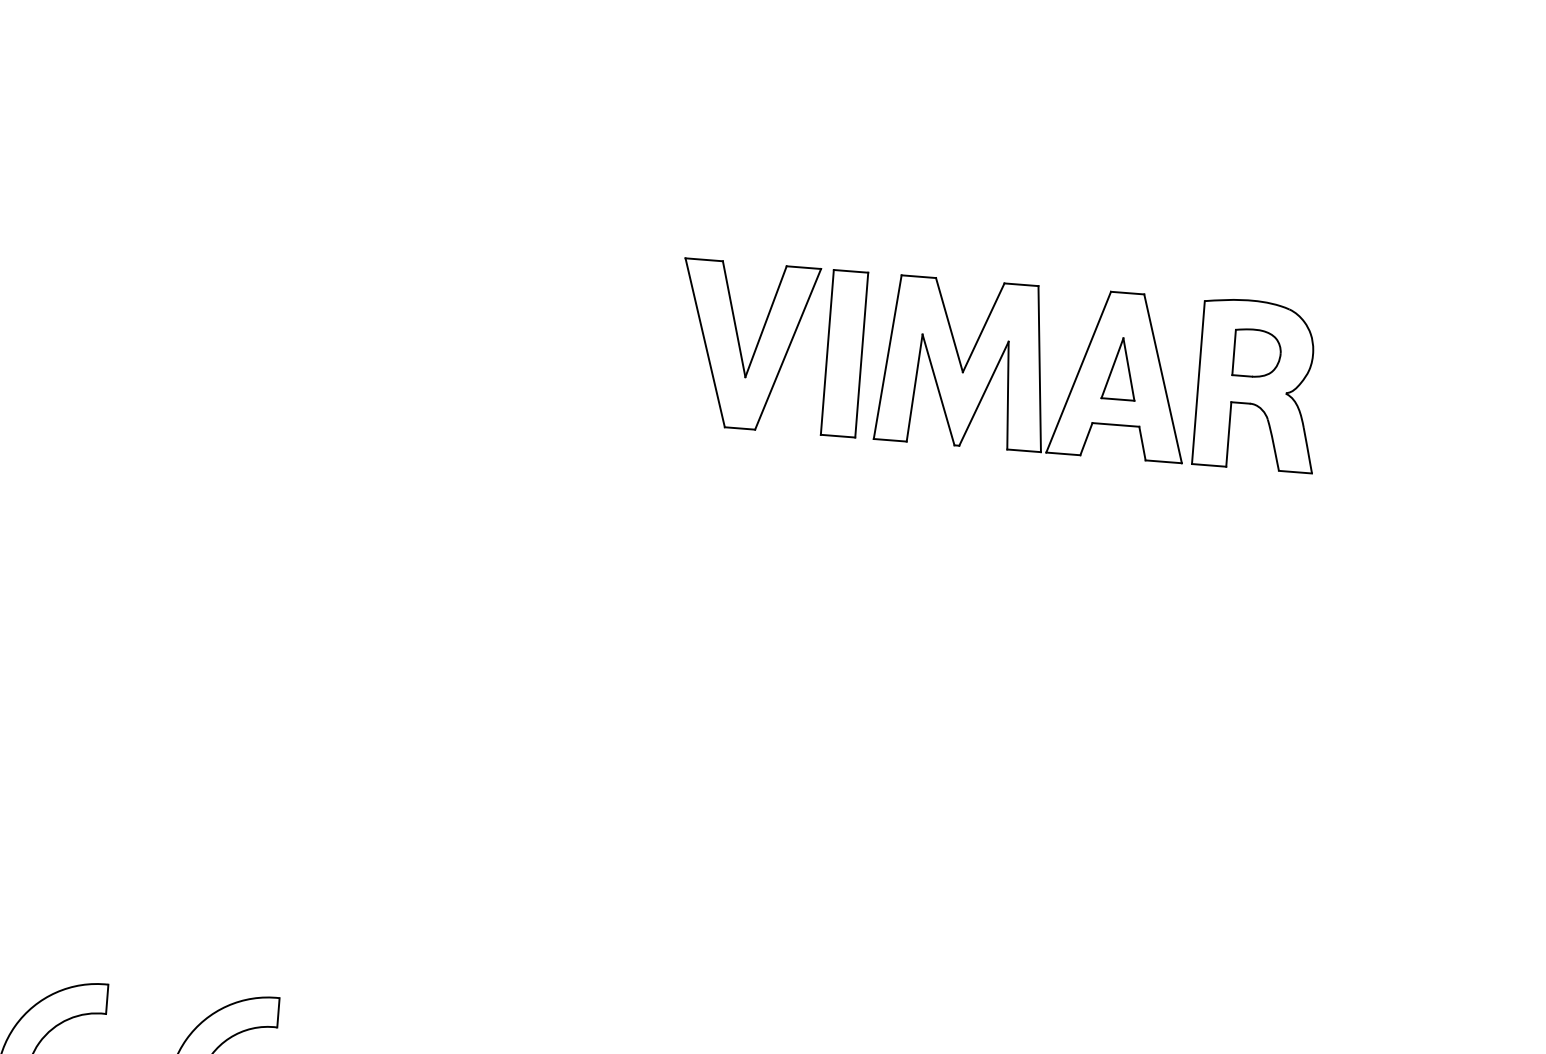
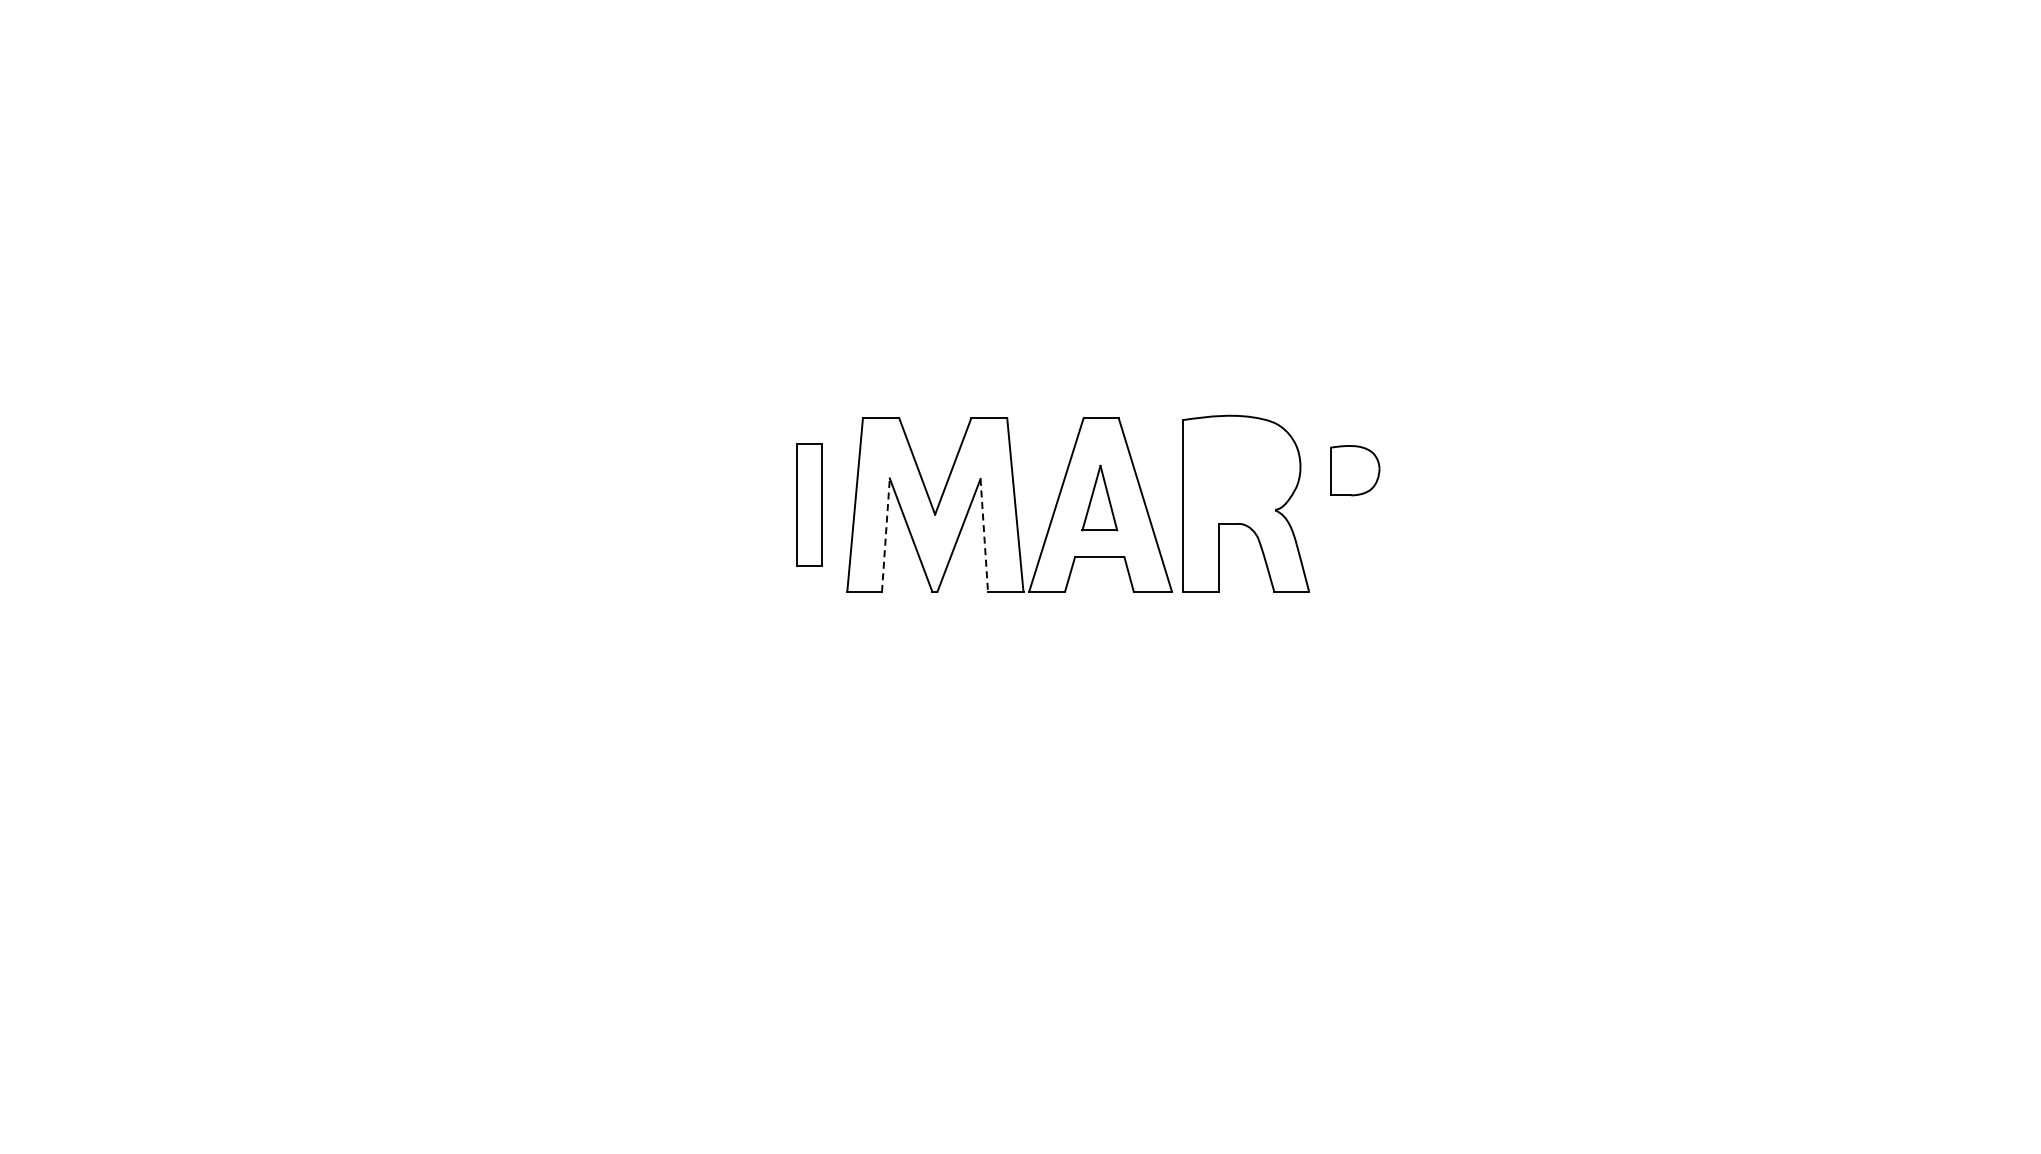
part: (740, 347) -> (700, 507), removed
part: (844, 353) -> (809, 504), size x0.7
part: (1257, 353) -> (1355, 470), moved
line: (914, 388) -> (885, 535), solid -> dashed
line: (1008, 395) -> (984, 535), solid -> dashed

